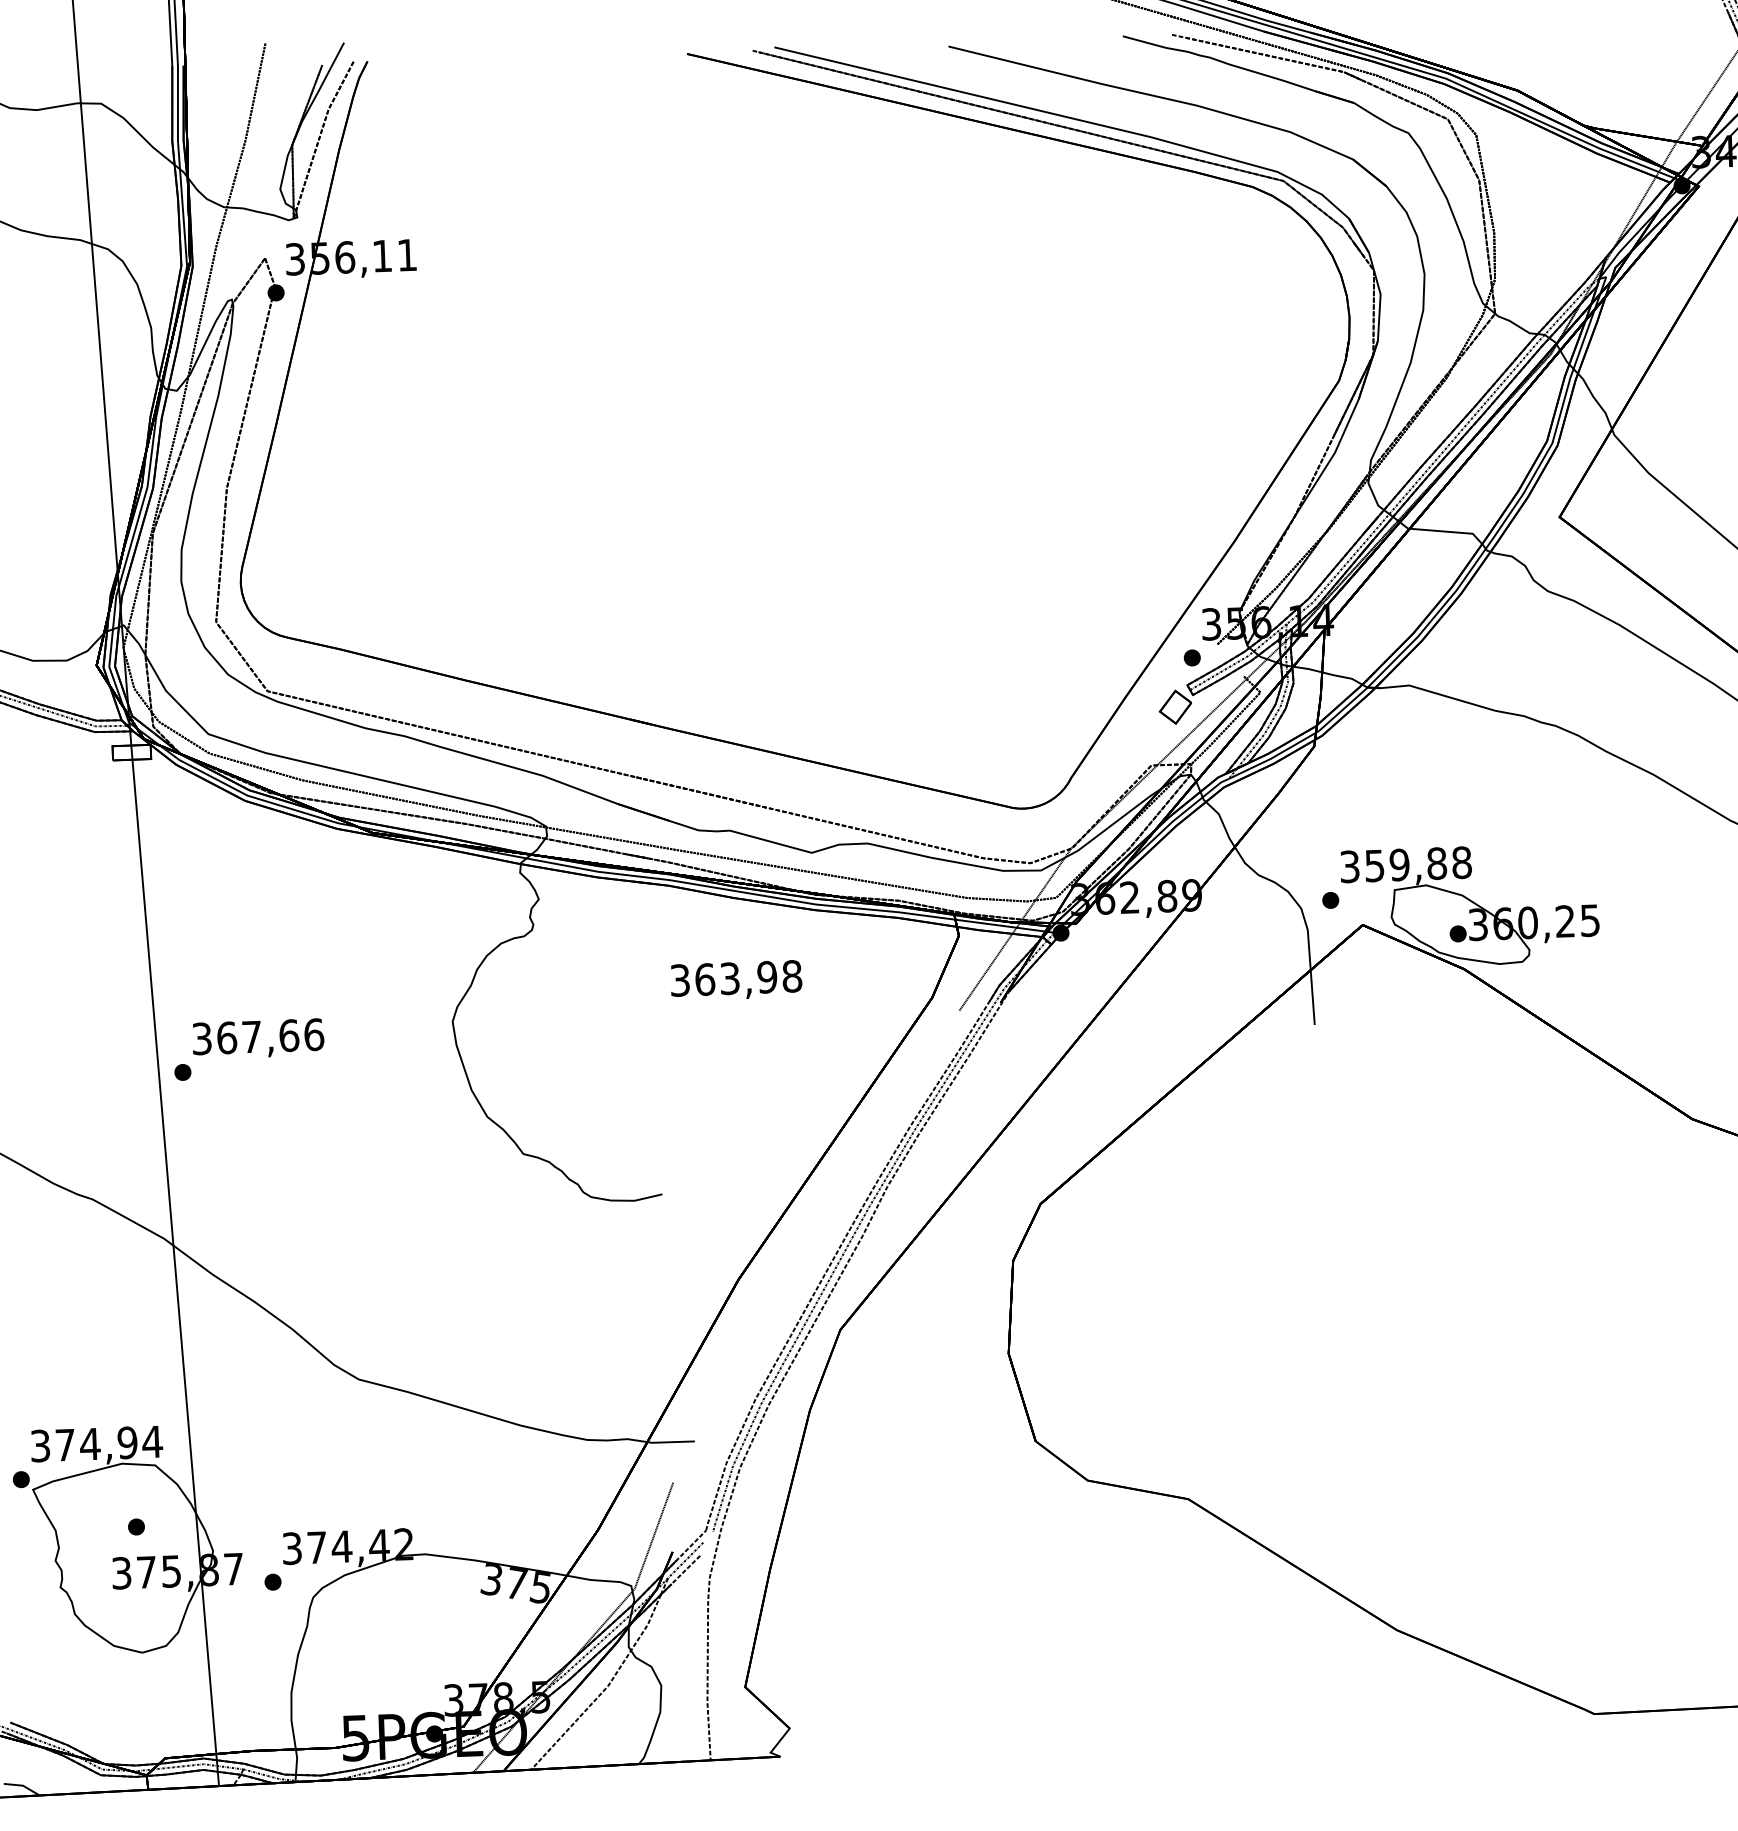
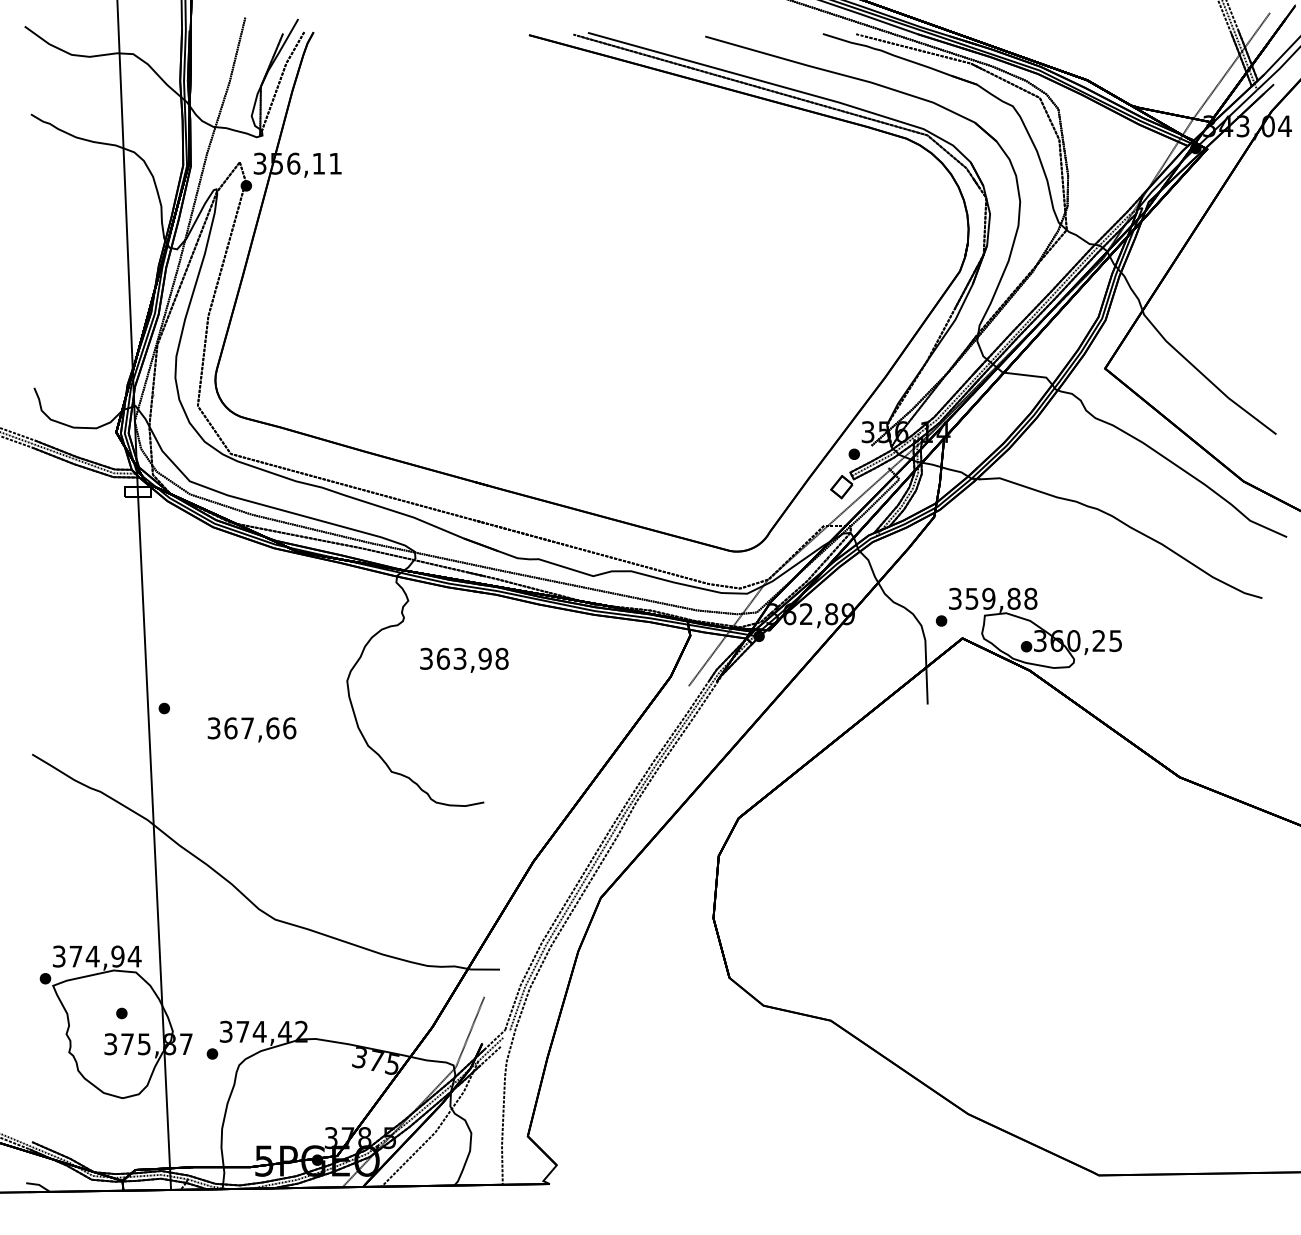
text: (736, 979) -> (464, 659), moved
text: (257, 1038) -> (251, 729), moved

